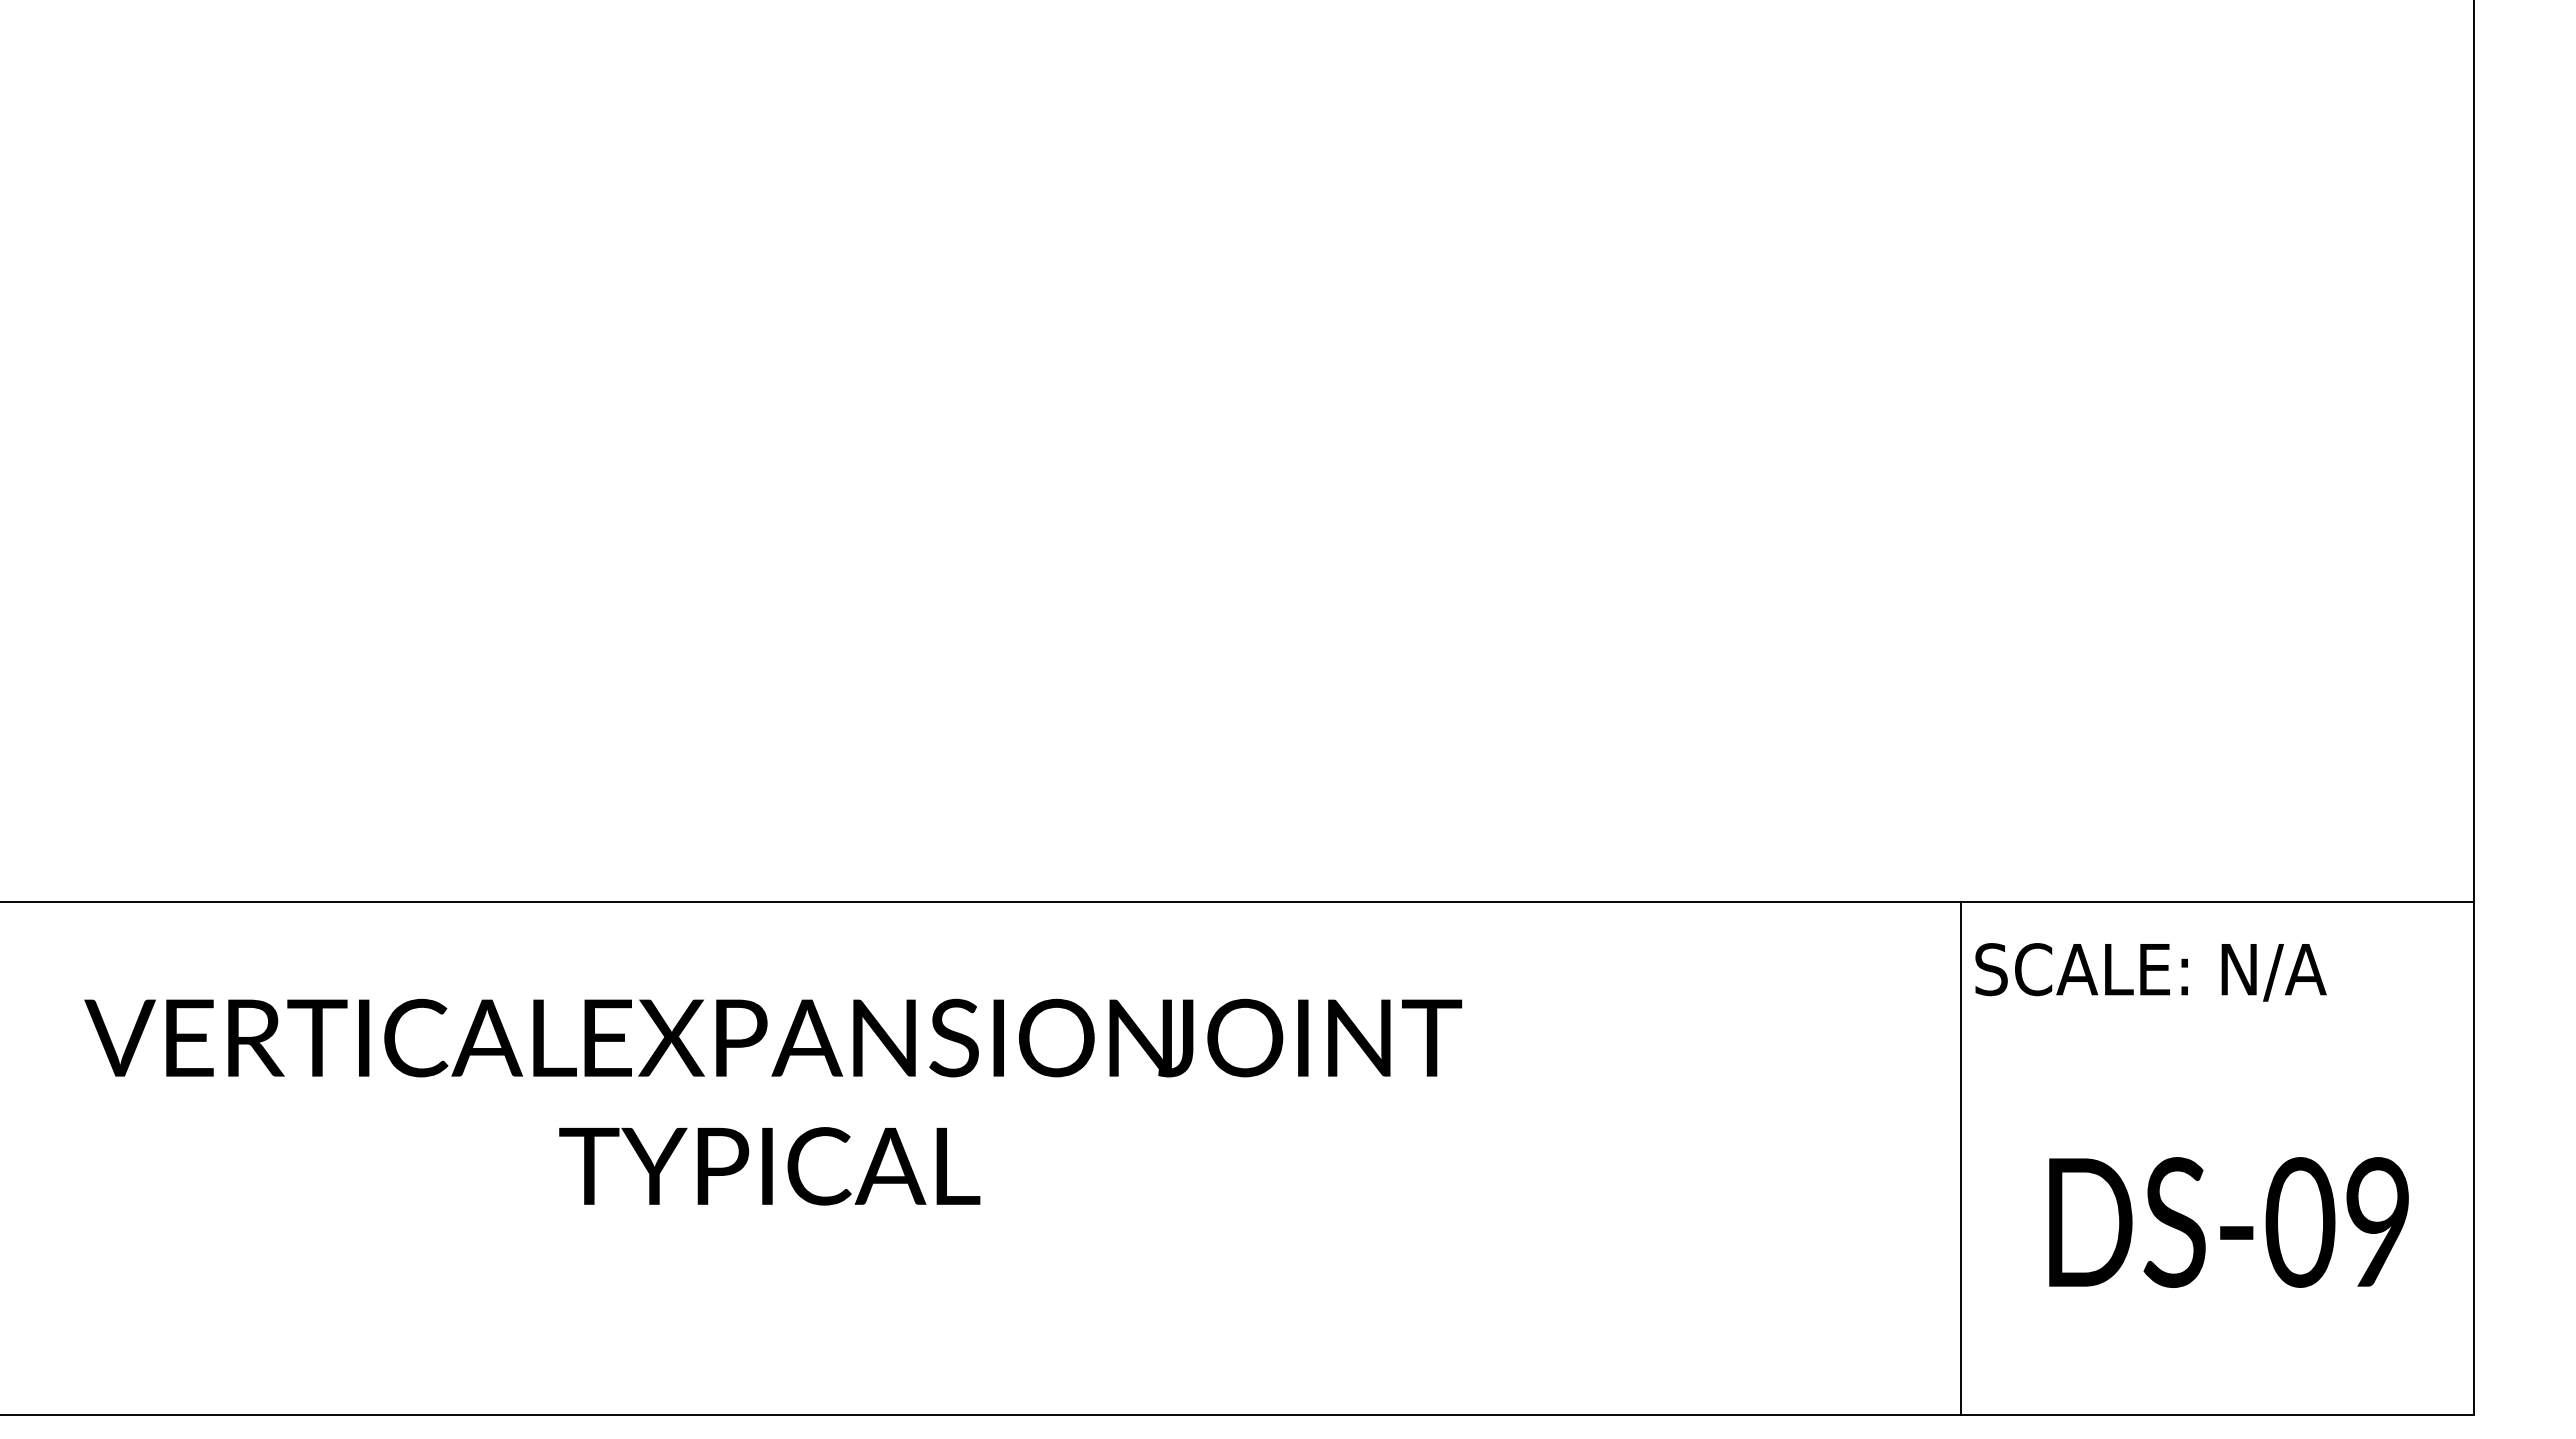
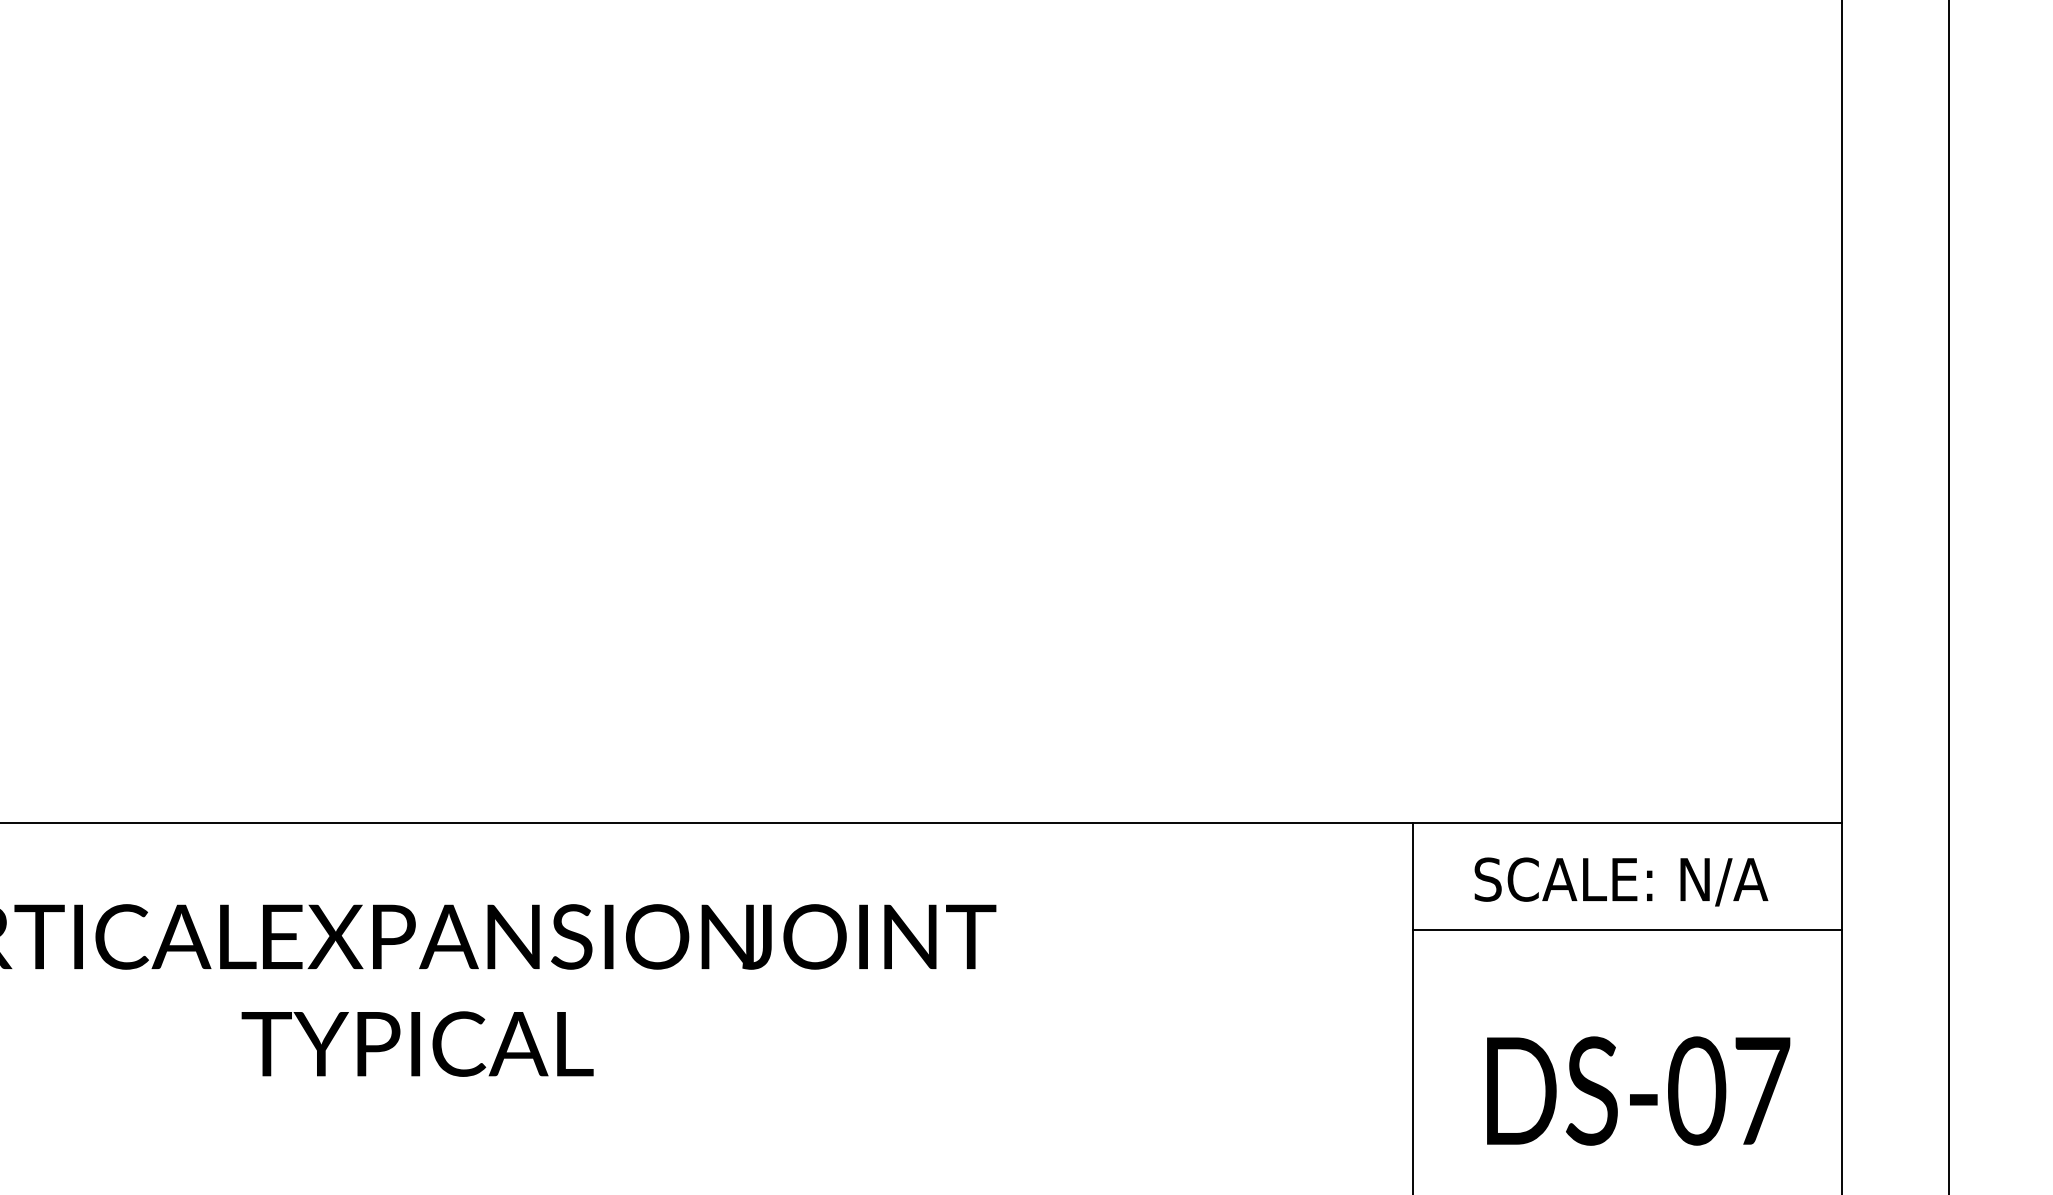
text: (2150, 972) -> (1621, 882), moved
line: (2216, 1030) -> (1626, 930), added
text: (2378, 1221) -> (1762, 1090), DS-09 -> DS-07

